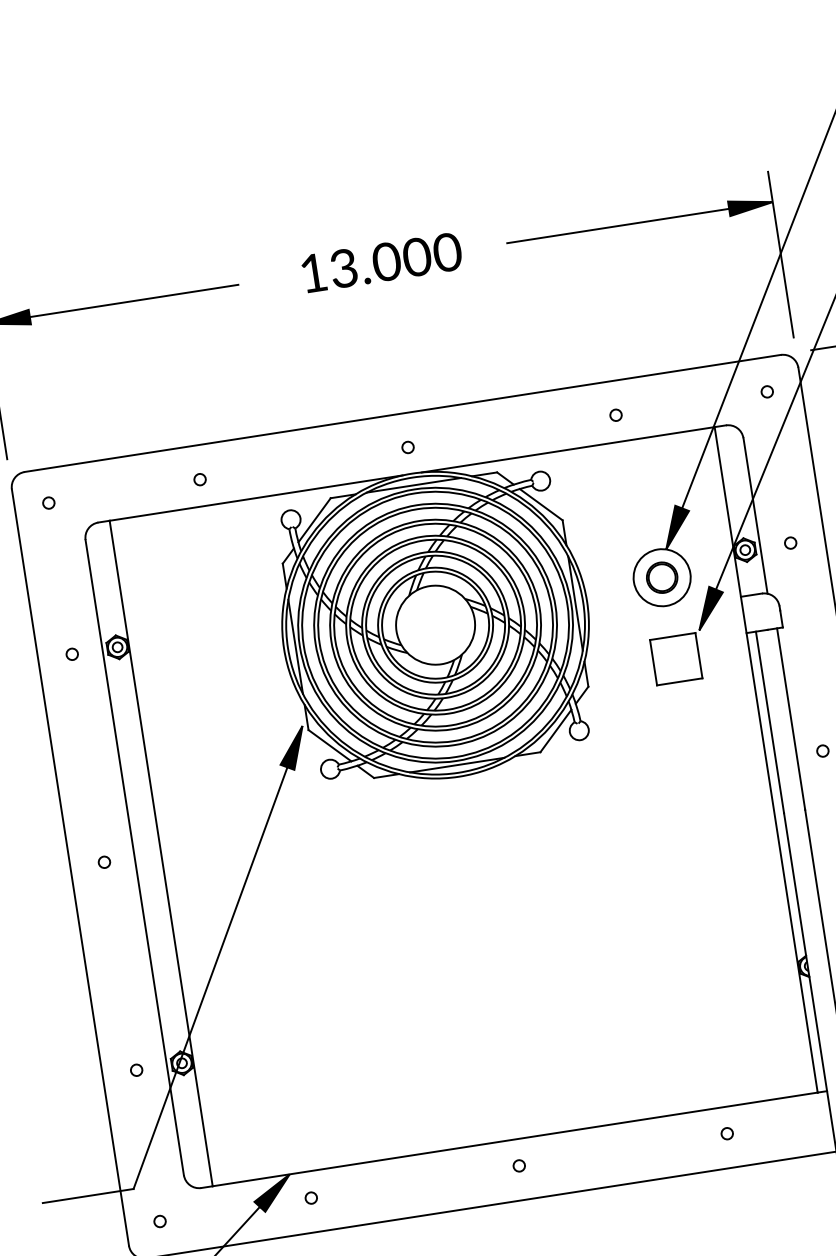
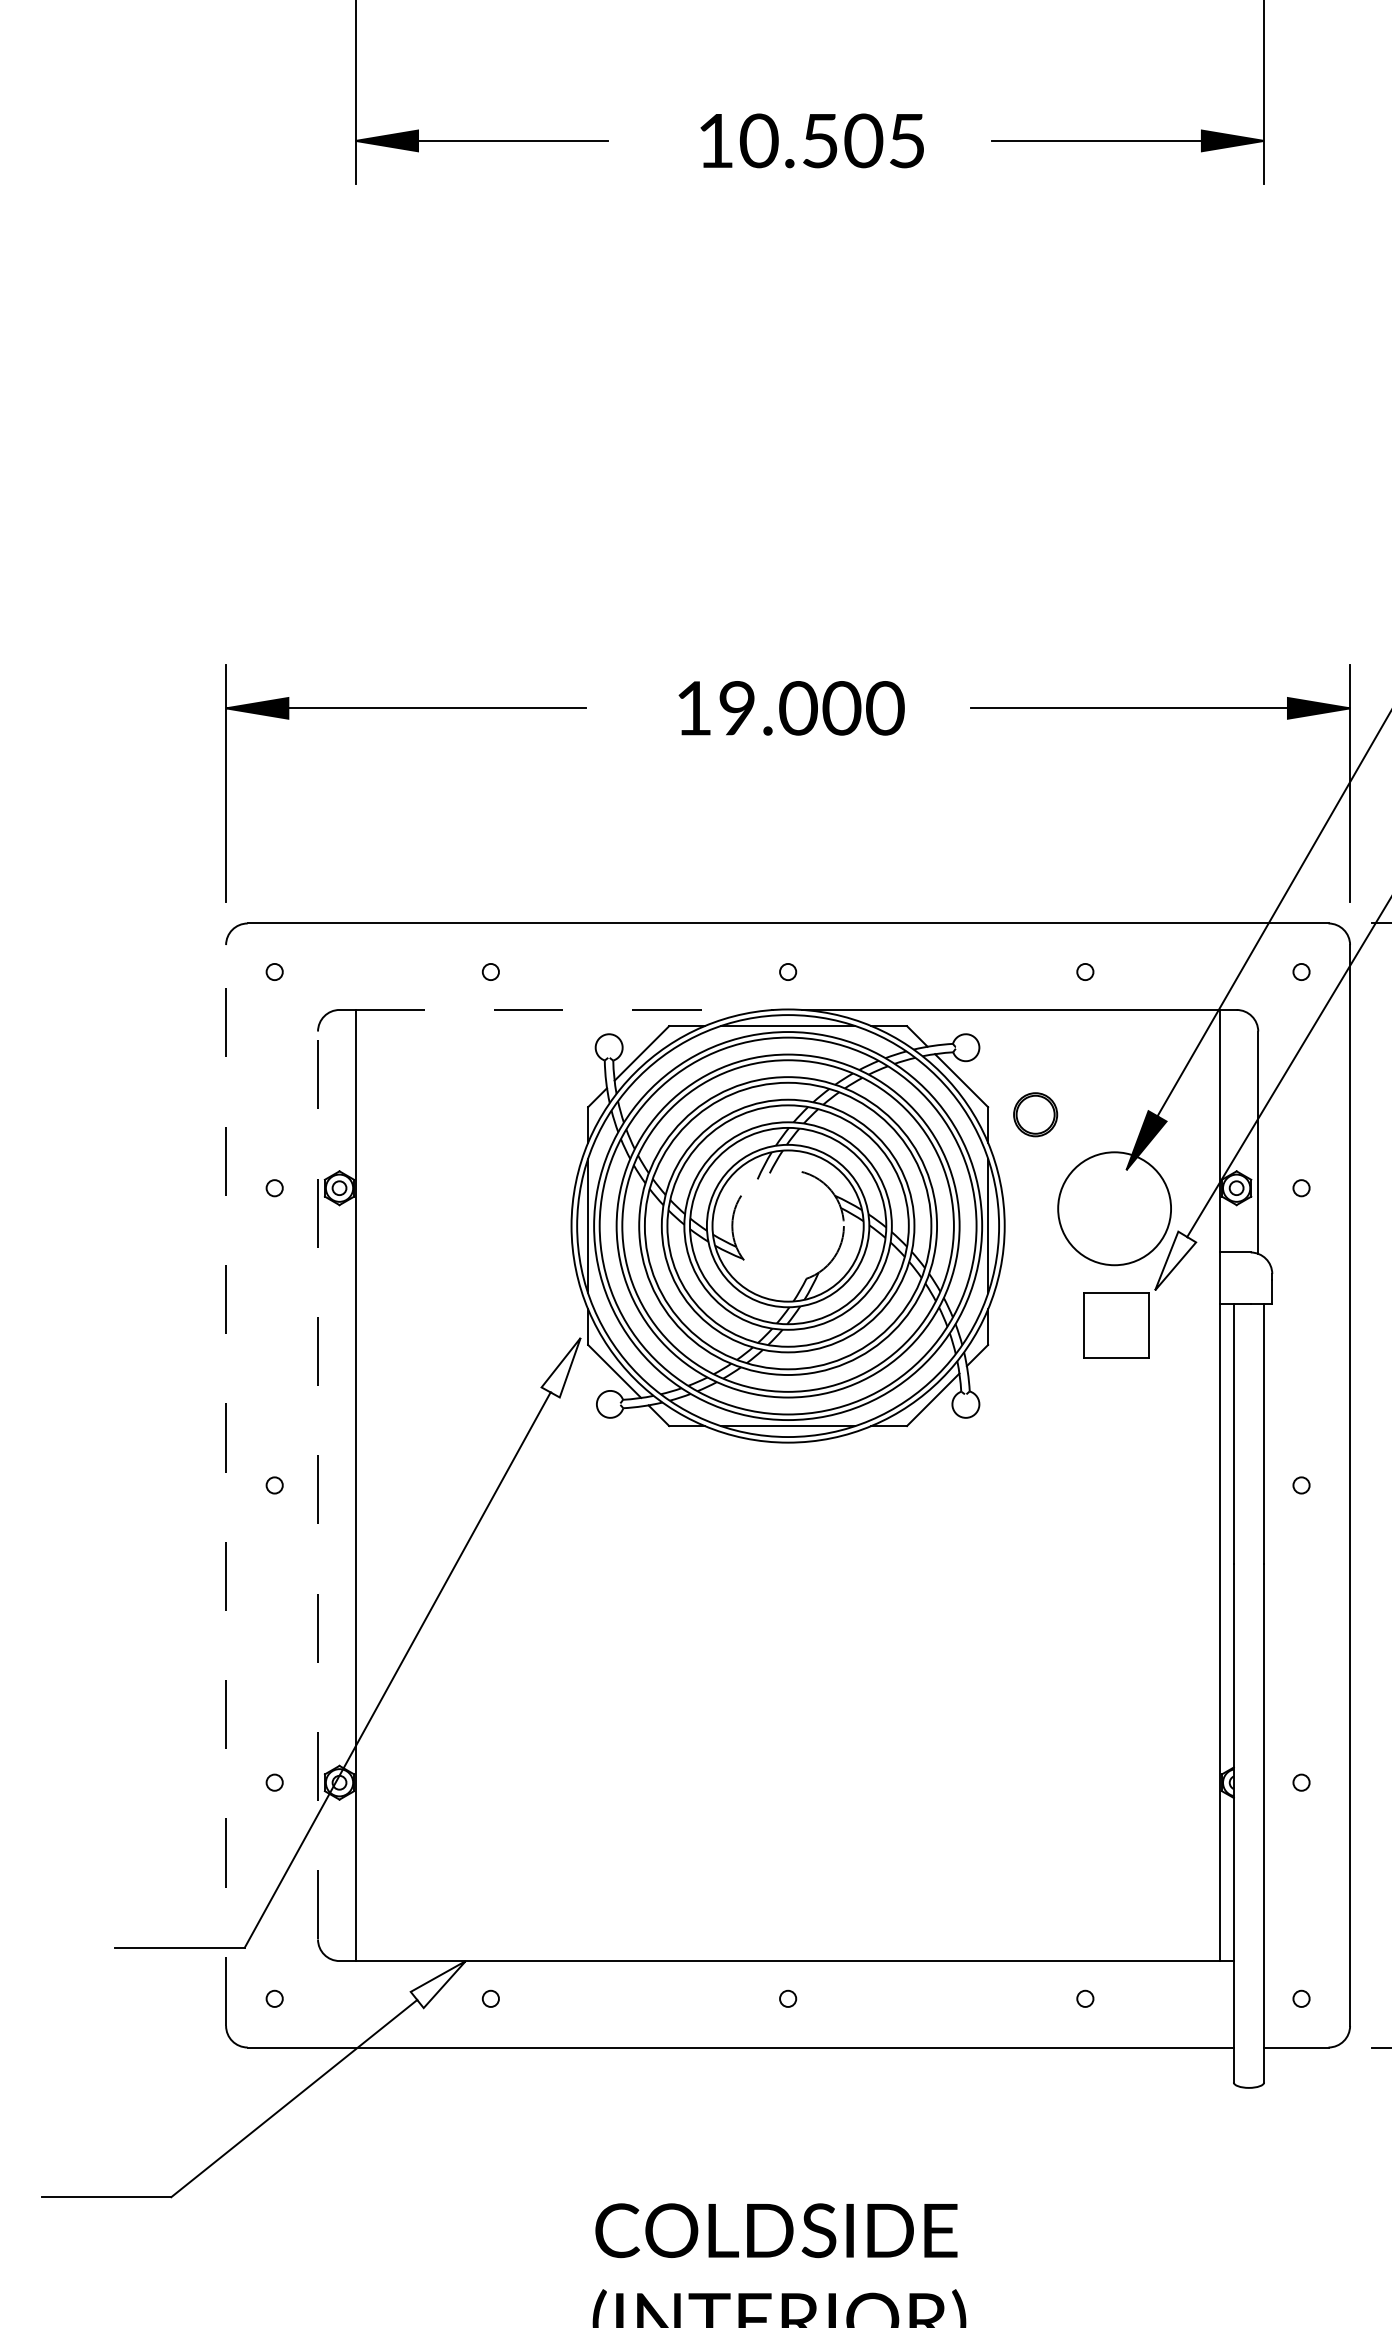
text: (343, 268) -> (736, 708), 13.000 -> 19.000
line: (256, 497) -> (565, 1009), solid -> dashed
circle: (662, 577) -> (1114, 1208), size x1.4
part: (662, 577) -> (1035, 1114), moved
fill: (710, 607) -> (1175, 1260), removed
circle: (435, 624) -> (787, 1225), solid -> dashed
fill: (291, 748) -> (560, 1367), removed
line: (134, 857) -> (317, 1485), solid -> dashed
line: (70, 867) -> (226, 1485), solid -> dashed
fill: (272, 1193) -> (437, 1984), removed

